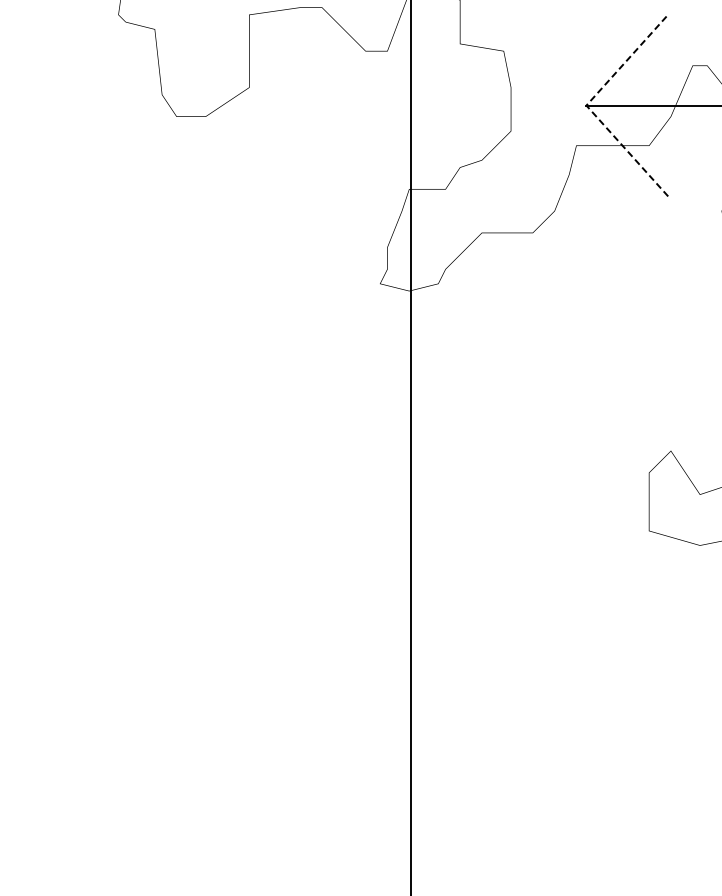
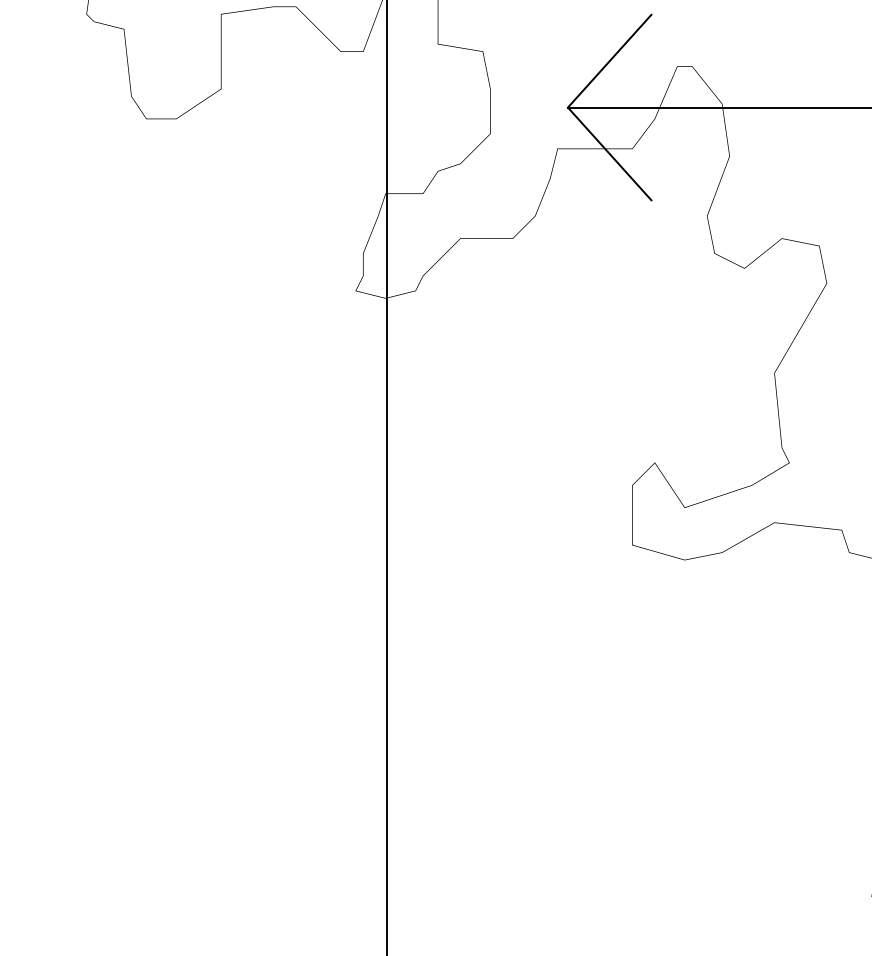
line: (586, 105) -> (567, 107), dashed -> solid

